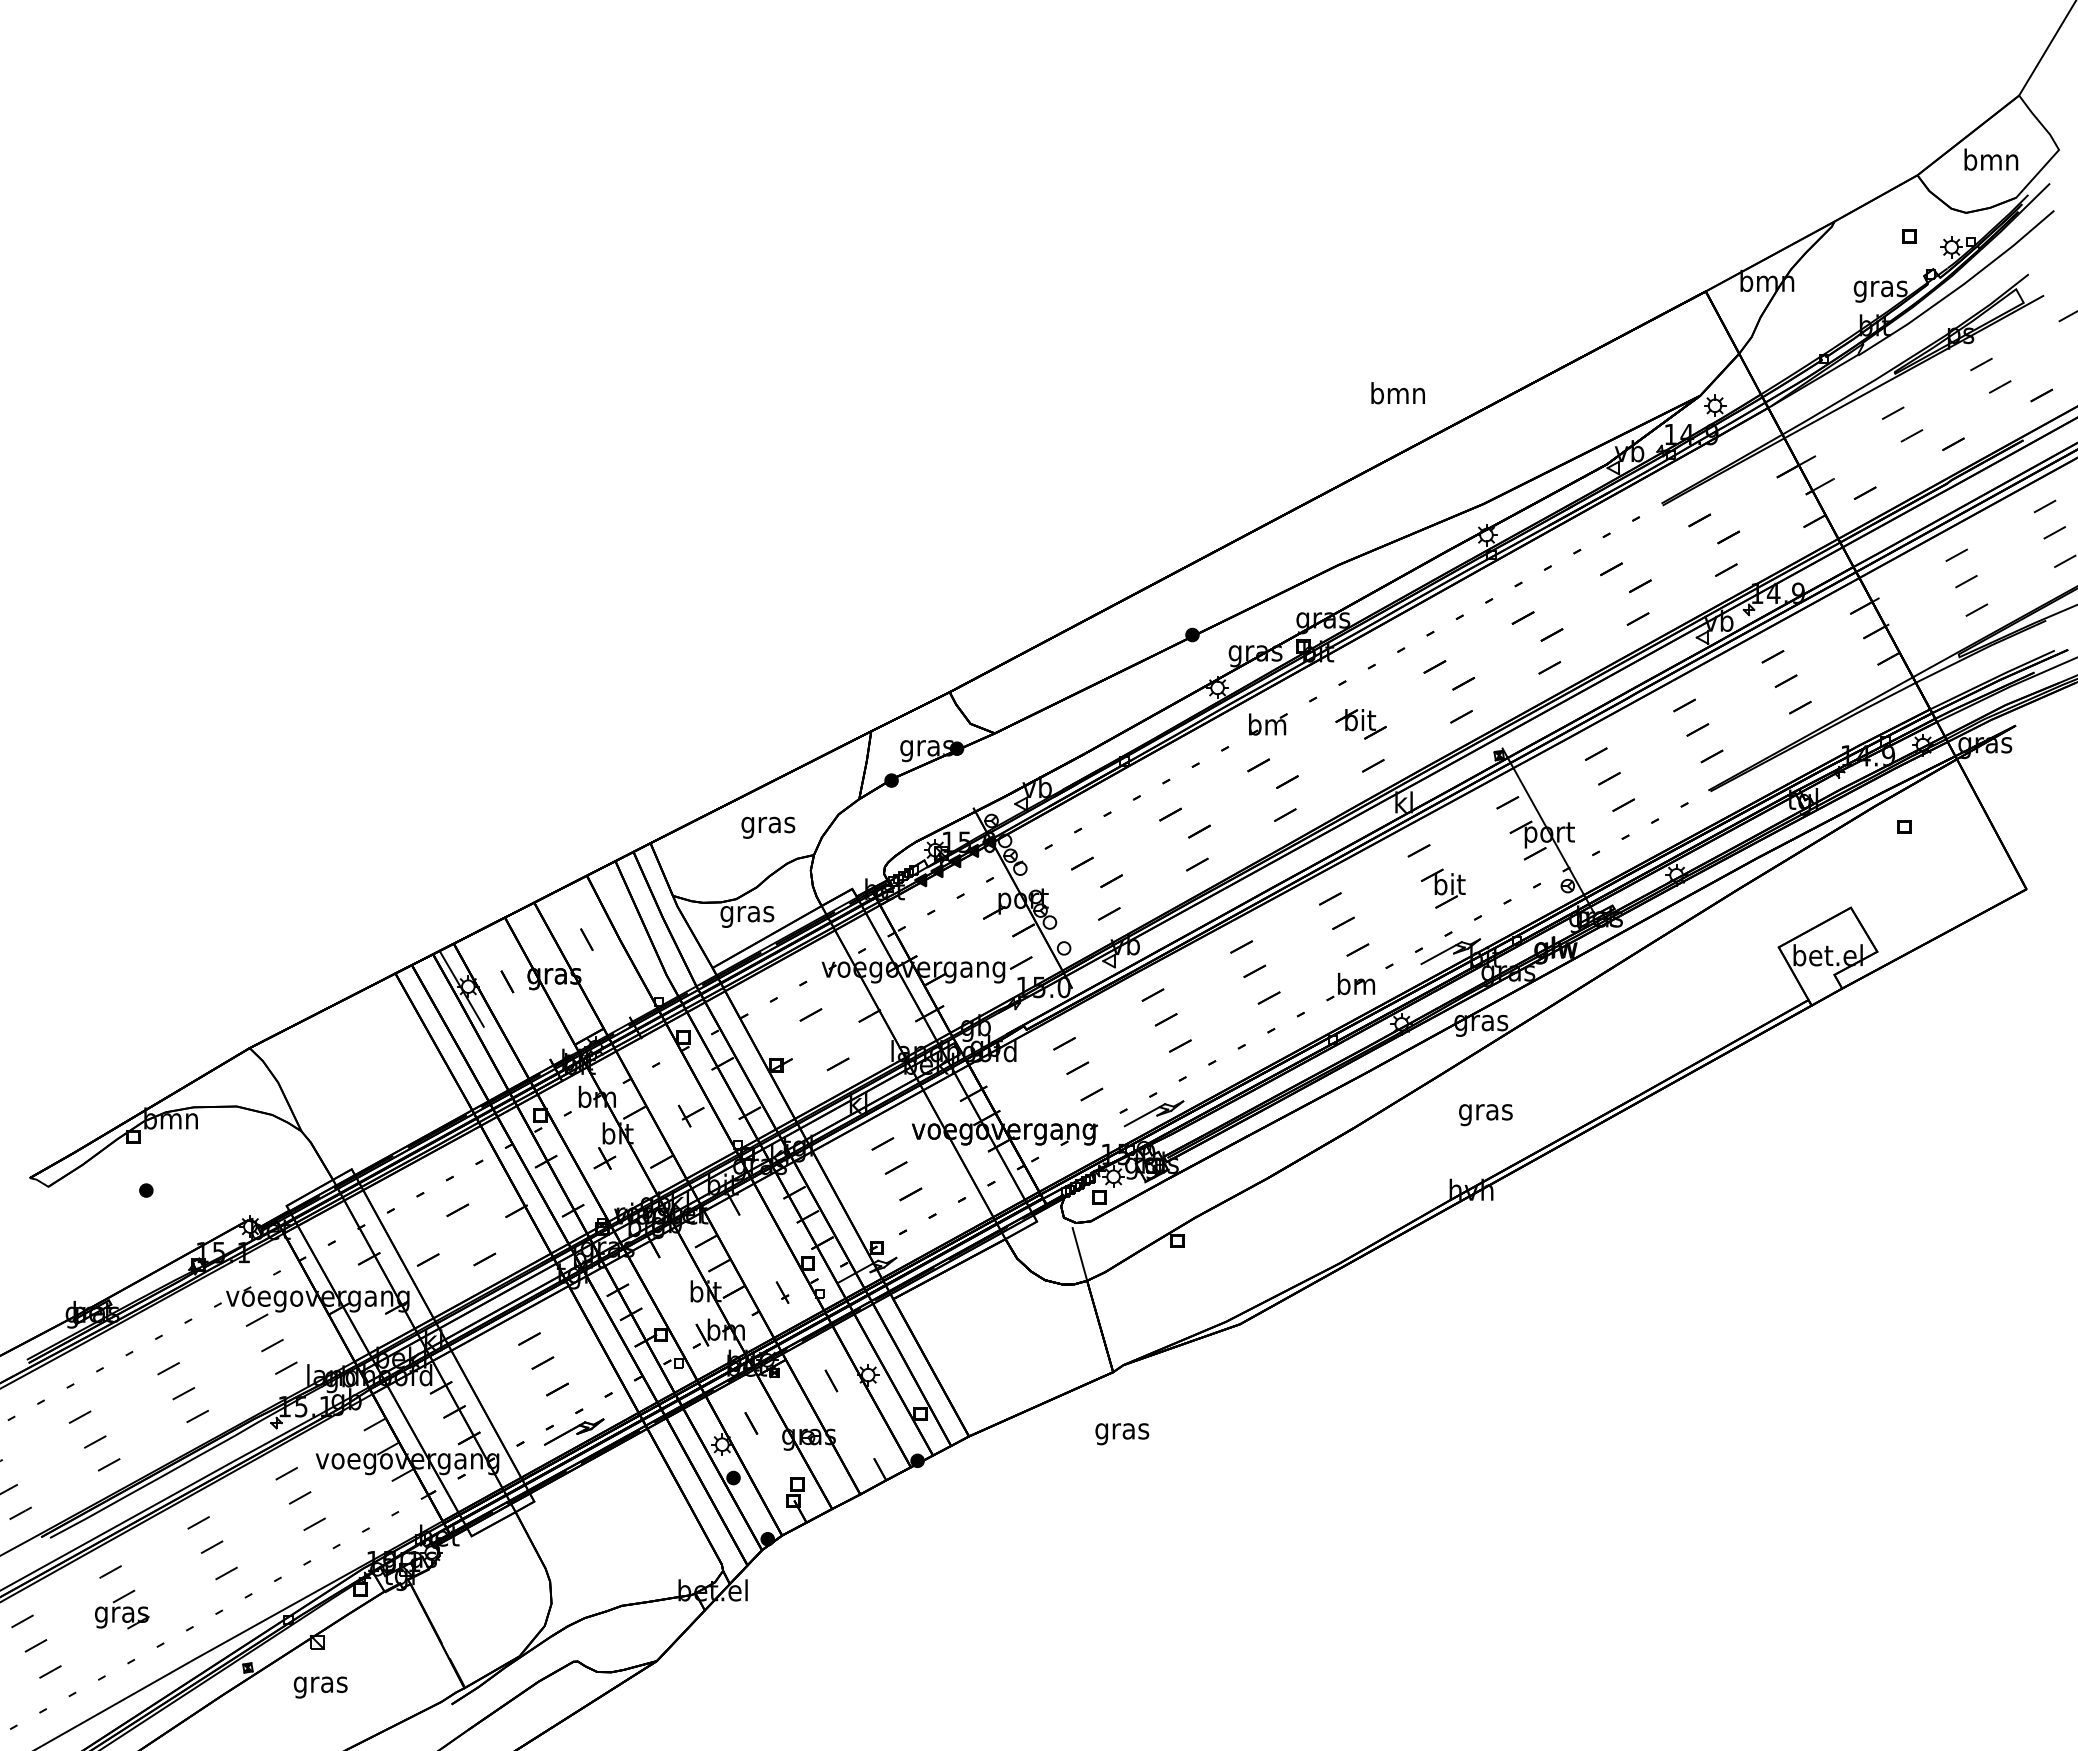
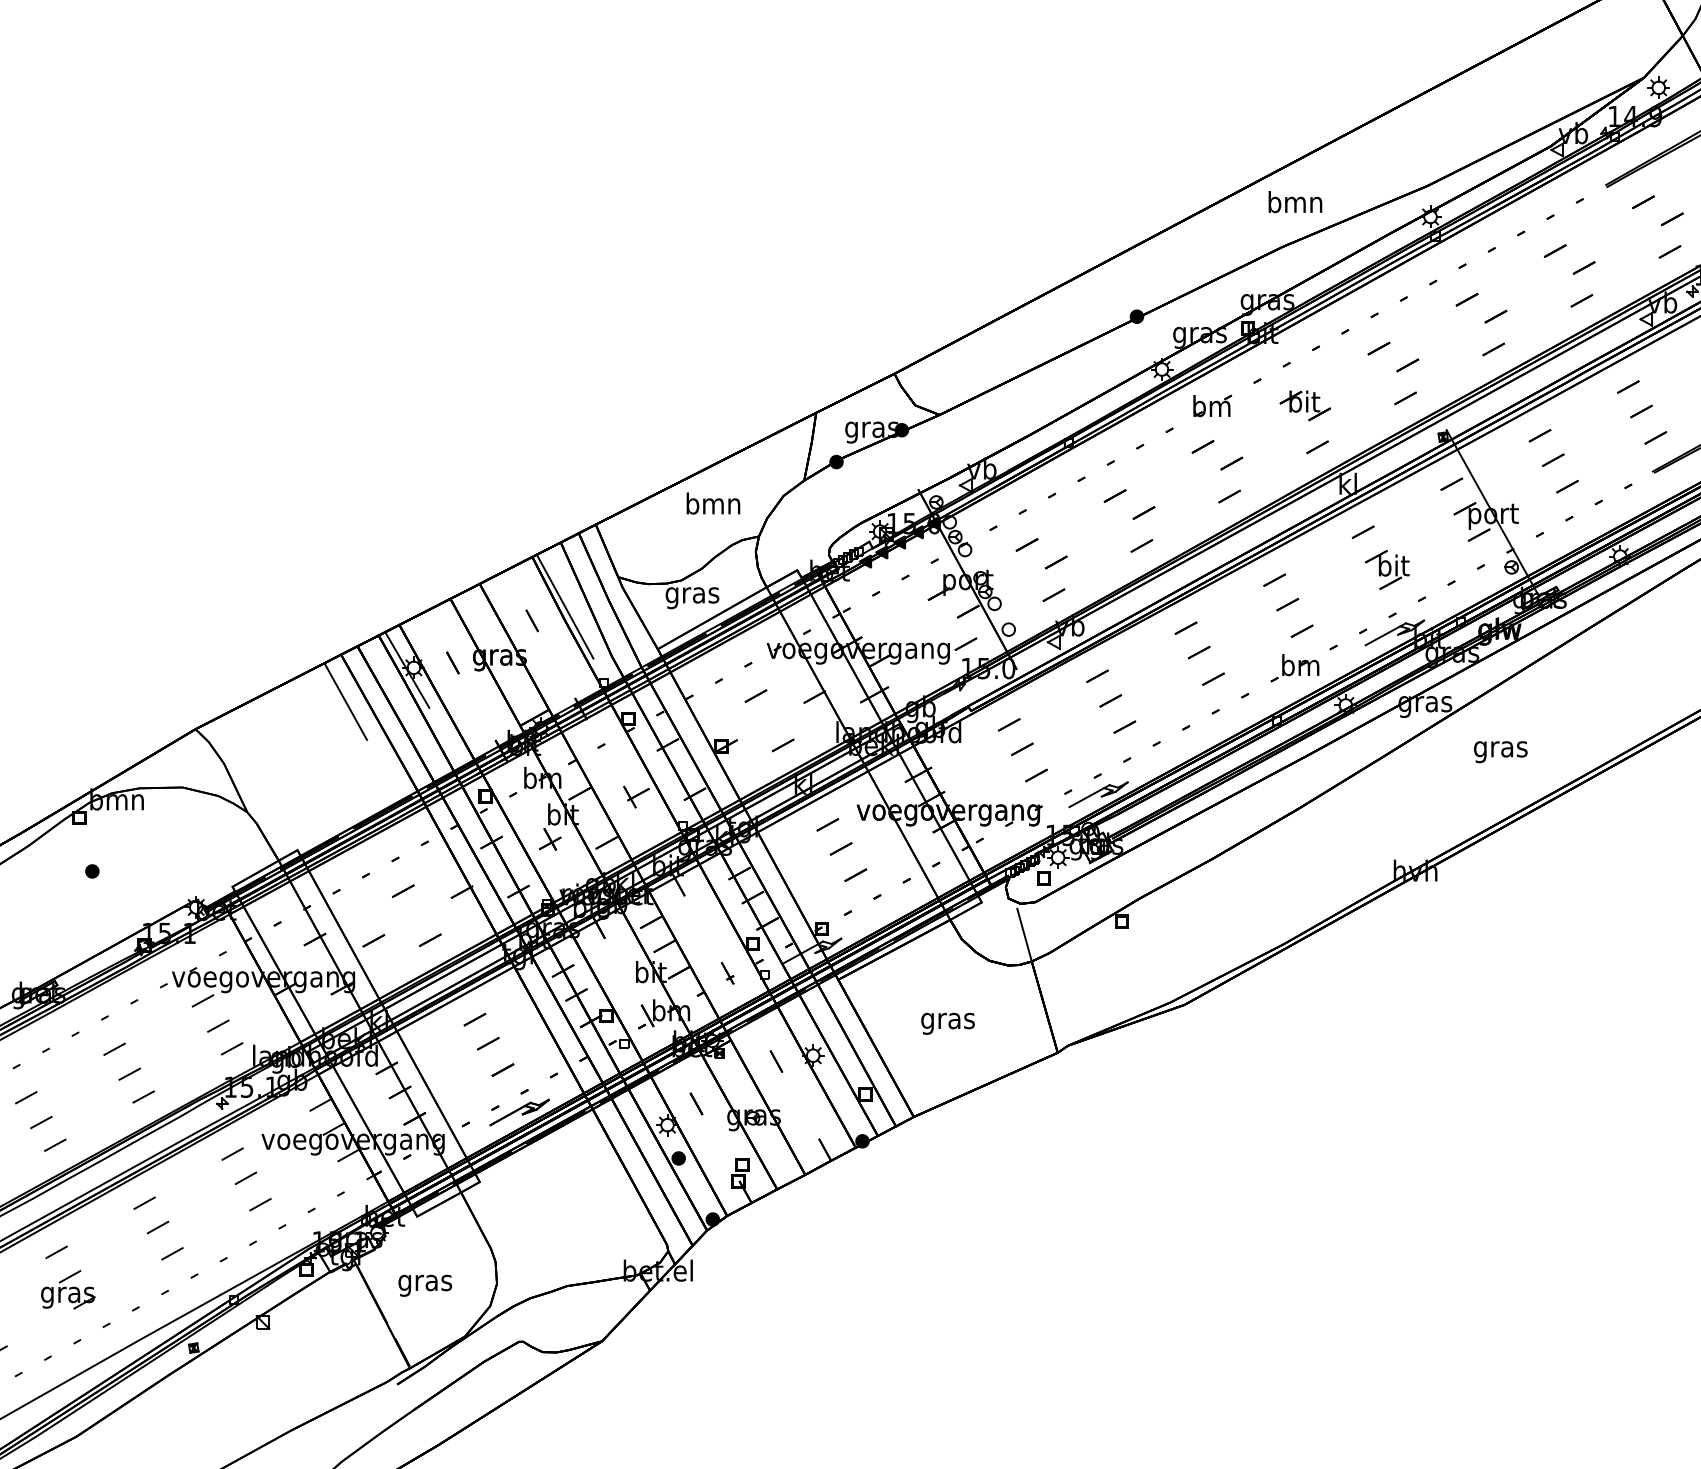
text: (1397, 393) -> (1294, 202), moved
text: (768, 824) -> (713, 505), gras -> bmn
line: (619, 925) -> (564, 606), added
line: (399, 1020) -> (345, 701), added
text: (1485, 1115) -> (1500, 752), moved
text: (1122, 1434) -> (948, 1024), moved
text: (320, 1687) -> (425, 1285), moved

